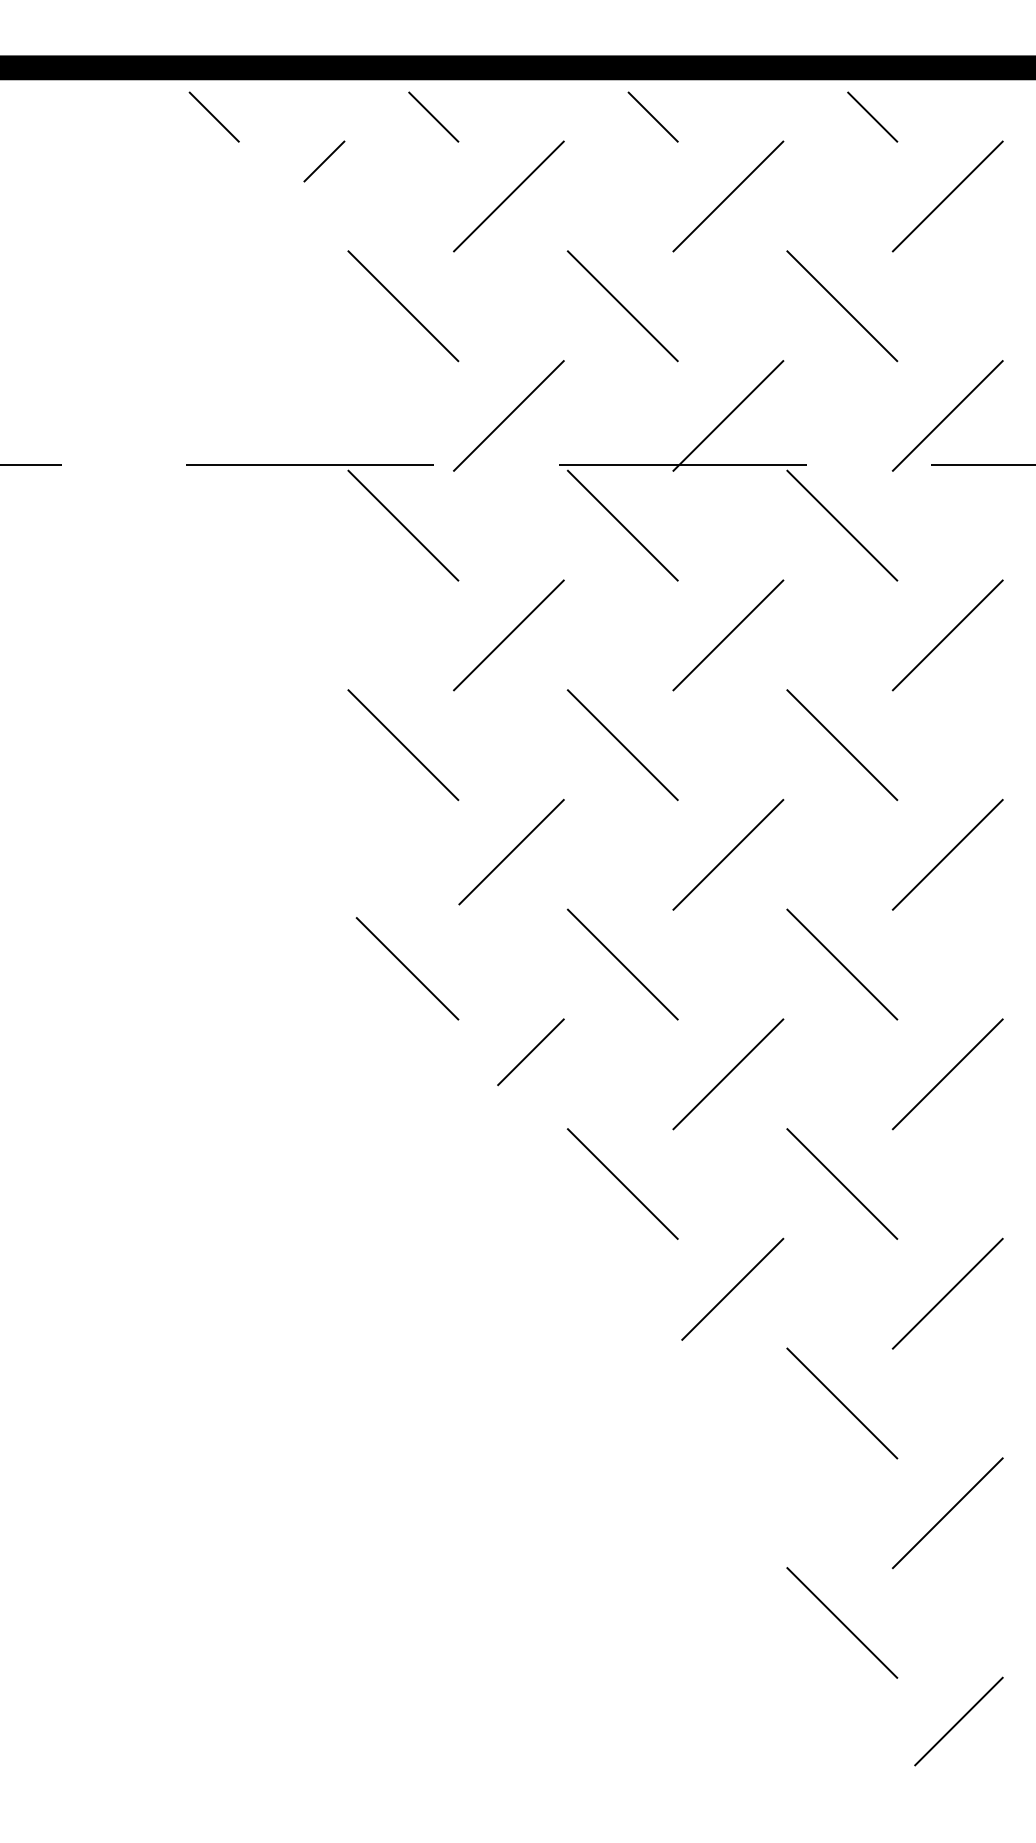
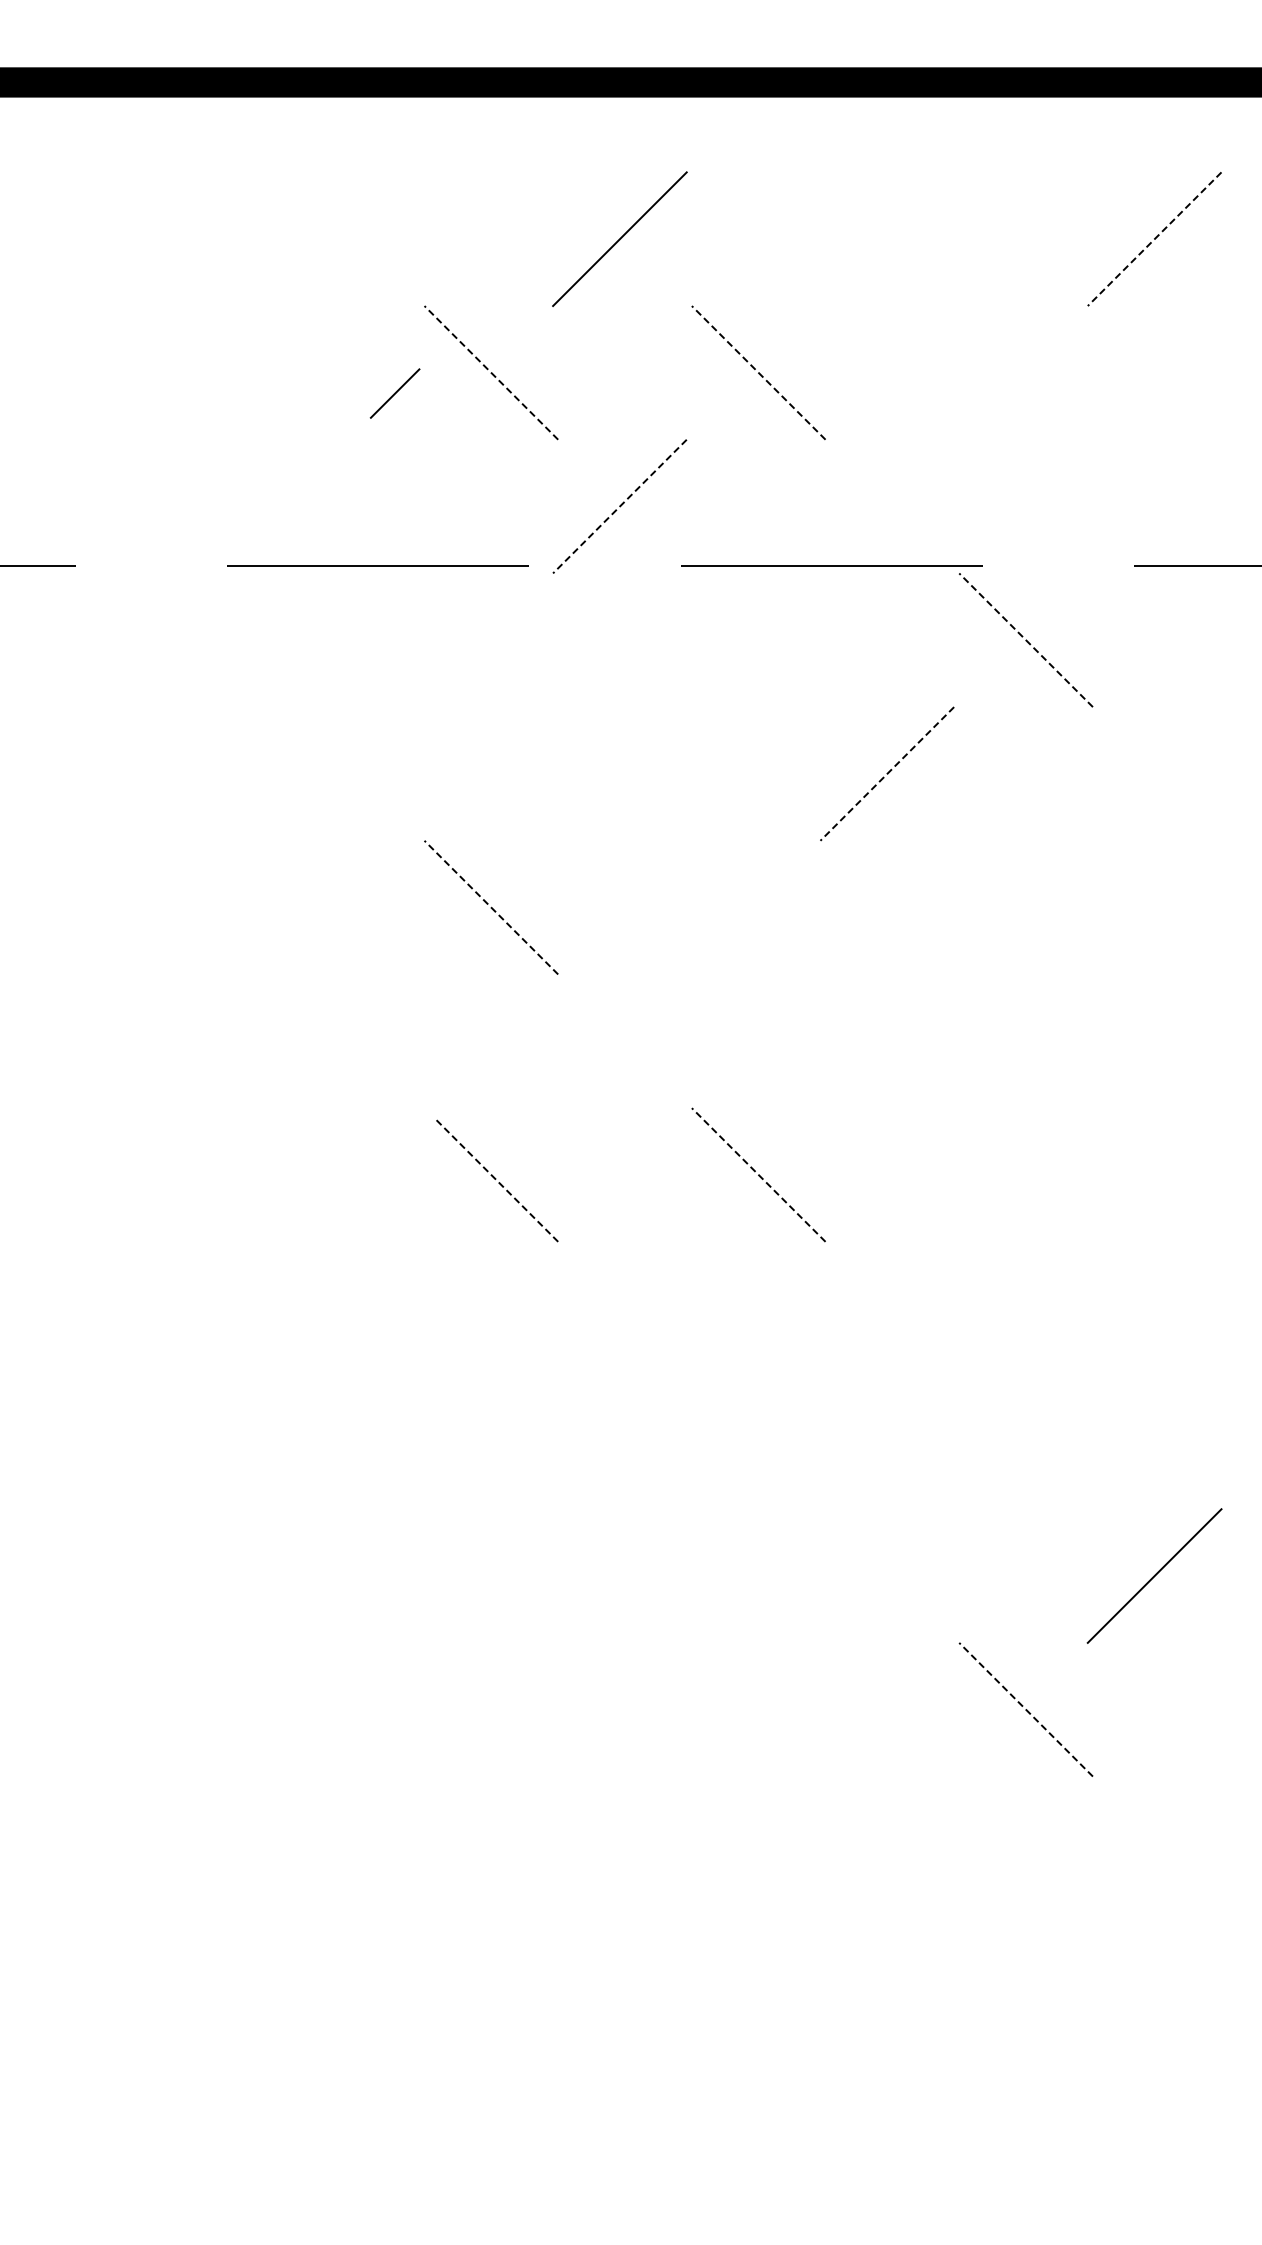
line: (213, 117) -> (260, 142), removed
line: (433, 117) -> (528, 142), removed
line: (653, 117) -> (795, 142), removed
line: (872, 117) -> (1062, 142), removed
line: (323, 161) -> (394, 393), moved
line: (728, 196) -> (887, 239), removed
line: (947, 196) -> (1154, 239), solid -> dashed
line: (403, 305) -> (491, 372), solid -> dashed
line: (622, 305) -> (758, 372), solid -> dashed
line: (841, 305) -> (1025, 372), removed
line: (508, 415) -> (619, 506), solid -> dashed
line: (728, 415) -> (887, 506), removed
line: (947, 415) -> (1154, 506), removed
line: (403, 525) -> (491, 640), removed
line: (622, 525) -> (758, 640), removed
line: (842, 525) -> (1026, 640), solid -> dashed
line: (508, 635) -> (619, 773), removed
line: (728, 635) -> (887, 773), solid -> dashed
line: (947, 635) -> (1154, 773), removed
line: (403, 745) -> (491, 907), solid -> dashed
line: (622, 745) -> (758, 907), removed
line: (841, 745) -> (1025, 907), removed
line: (511, 851) -> (622, 1037), removed
line: (728, 855) -> (887, 1041), removed
line: (947, 855) -> (1154, 1041), removed
line: (841, 964) -> (1025, 1174), removed
line: (622, 965) -> (758, 1175), solid -> dashed
line: (407, 968) -> (496, 1179), solid -> dashed
line: (530, 1052) -> (646, 1281), removed
line: (728, 1074) -> (887, 1308), removed
line: (947, 1074) -> (1154, 1308), removed
line: (622, 1184) -> (758, 1442), removed
line: (841, 1184) -> (1025, 1442), removed
line: (732, 1289) -> (892, 1570), removed
line: (842, 1403) -> (1026, 1709), solid -> dashed
line: (947, 1513) -> (1154, 1843), removed
line: (841, 1622) -> (1025, 1976), removed
line: (958, 1720) -> (1167, 2096), removed

